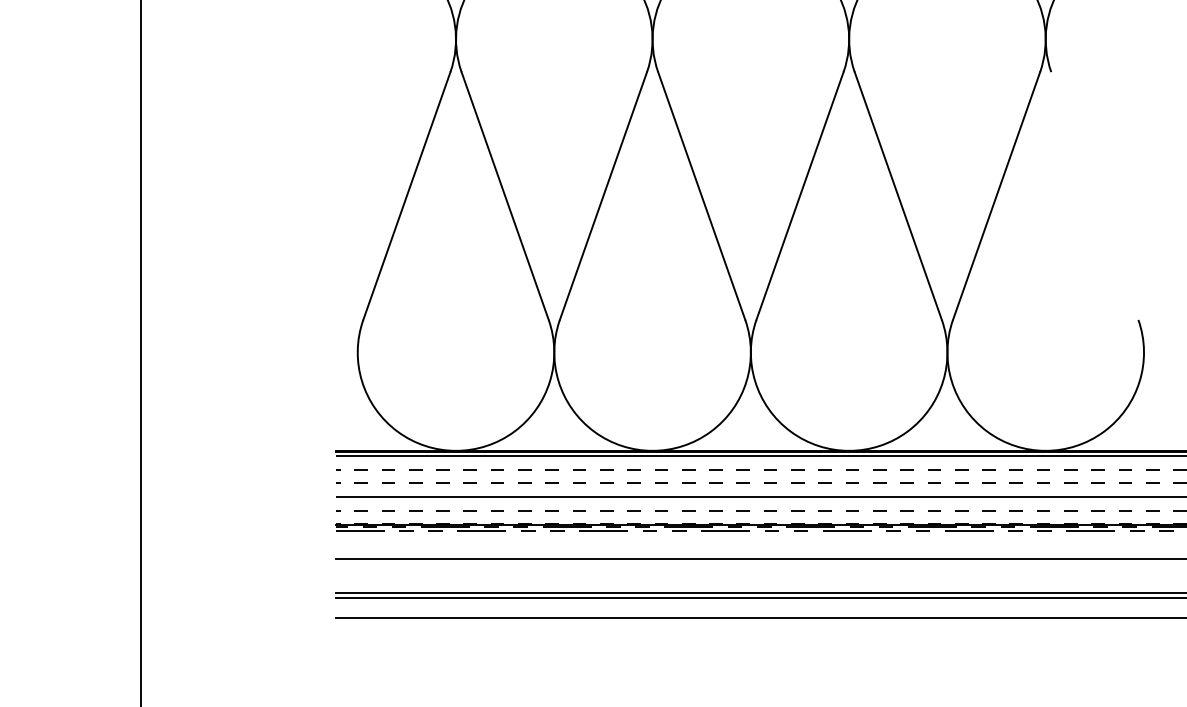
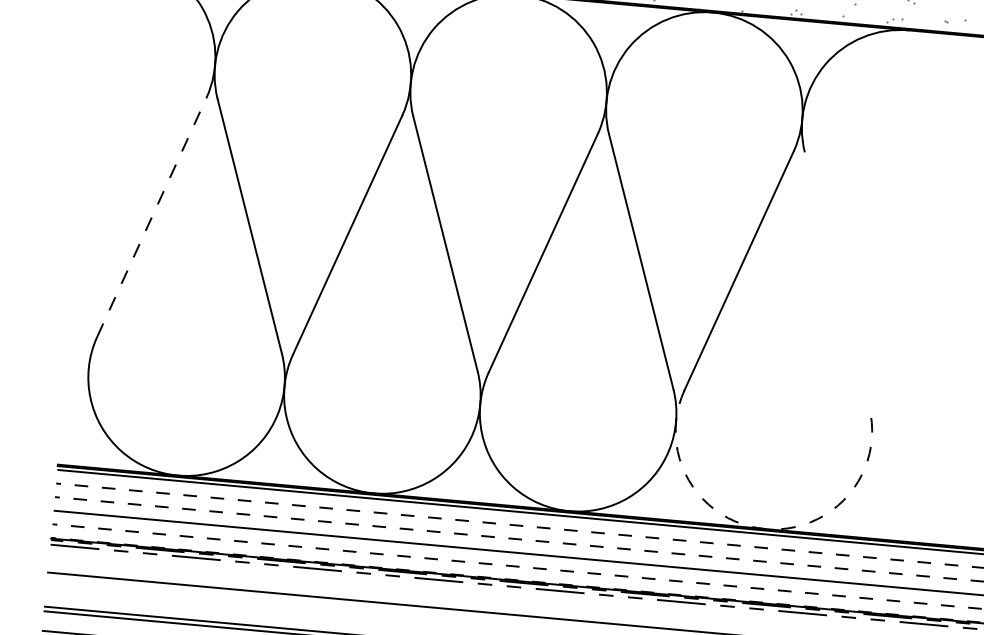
line: (407, 195) -> (152, 216), solid -> dashed
arc: (1045, 450) -> (764, 528), solid -> dashed

